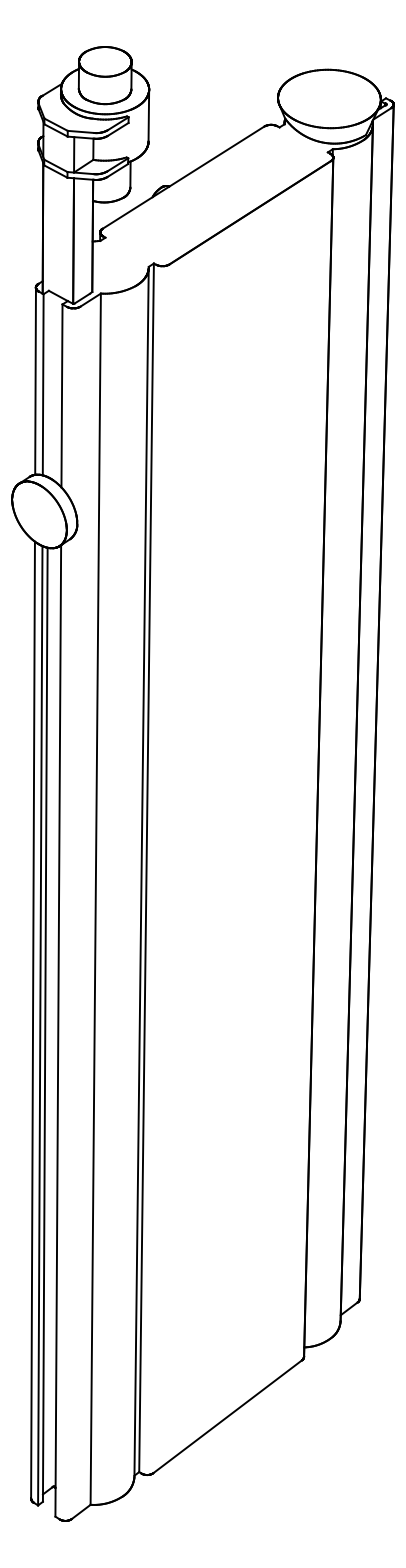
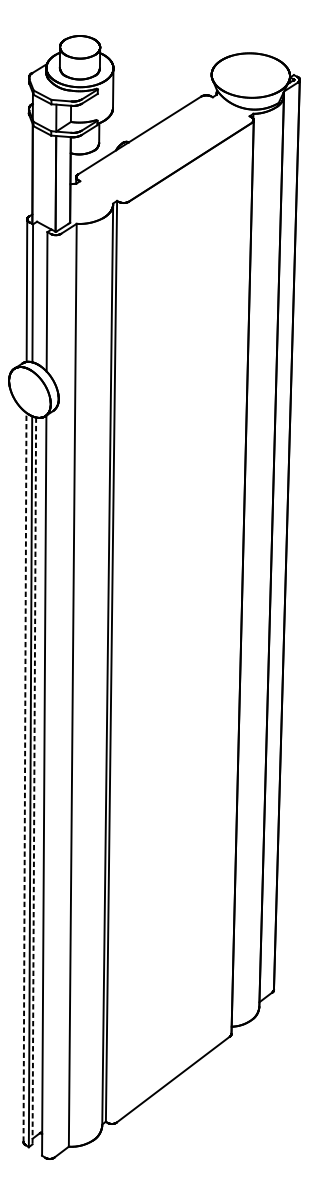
line: (33, 1019) -> (25, 776), solid -> dashed
line: (45, 1025) -> (34, 781), solid -> dashed

